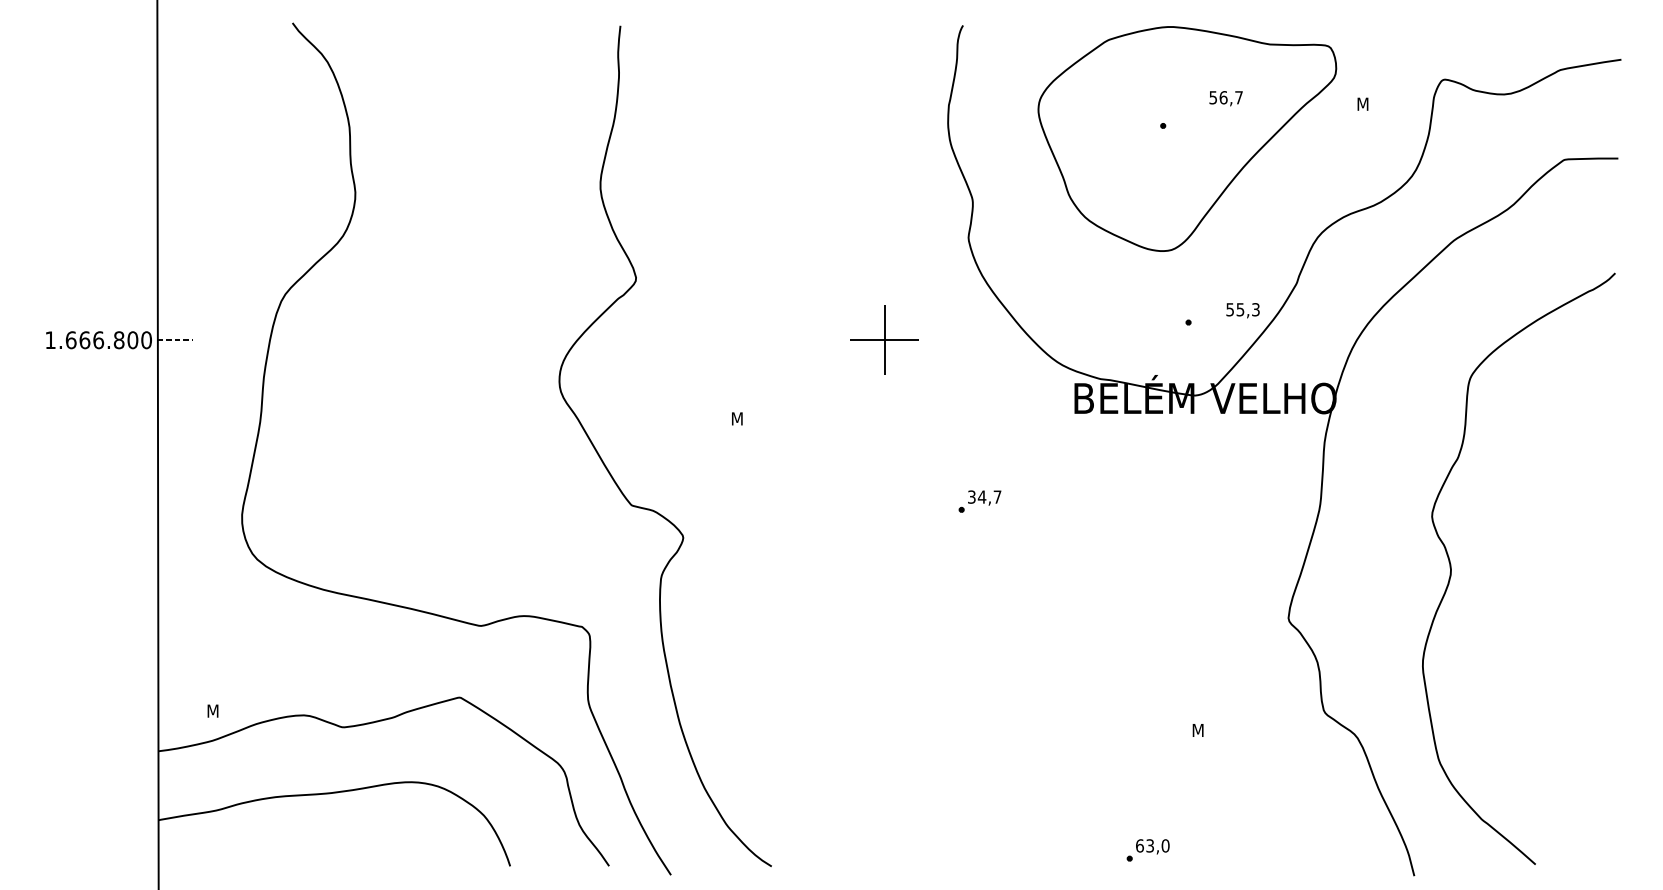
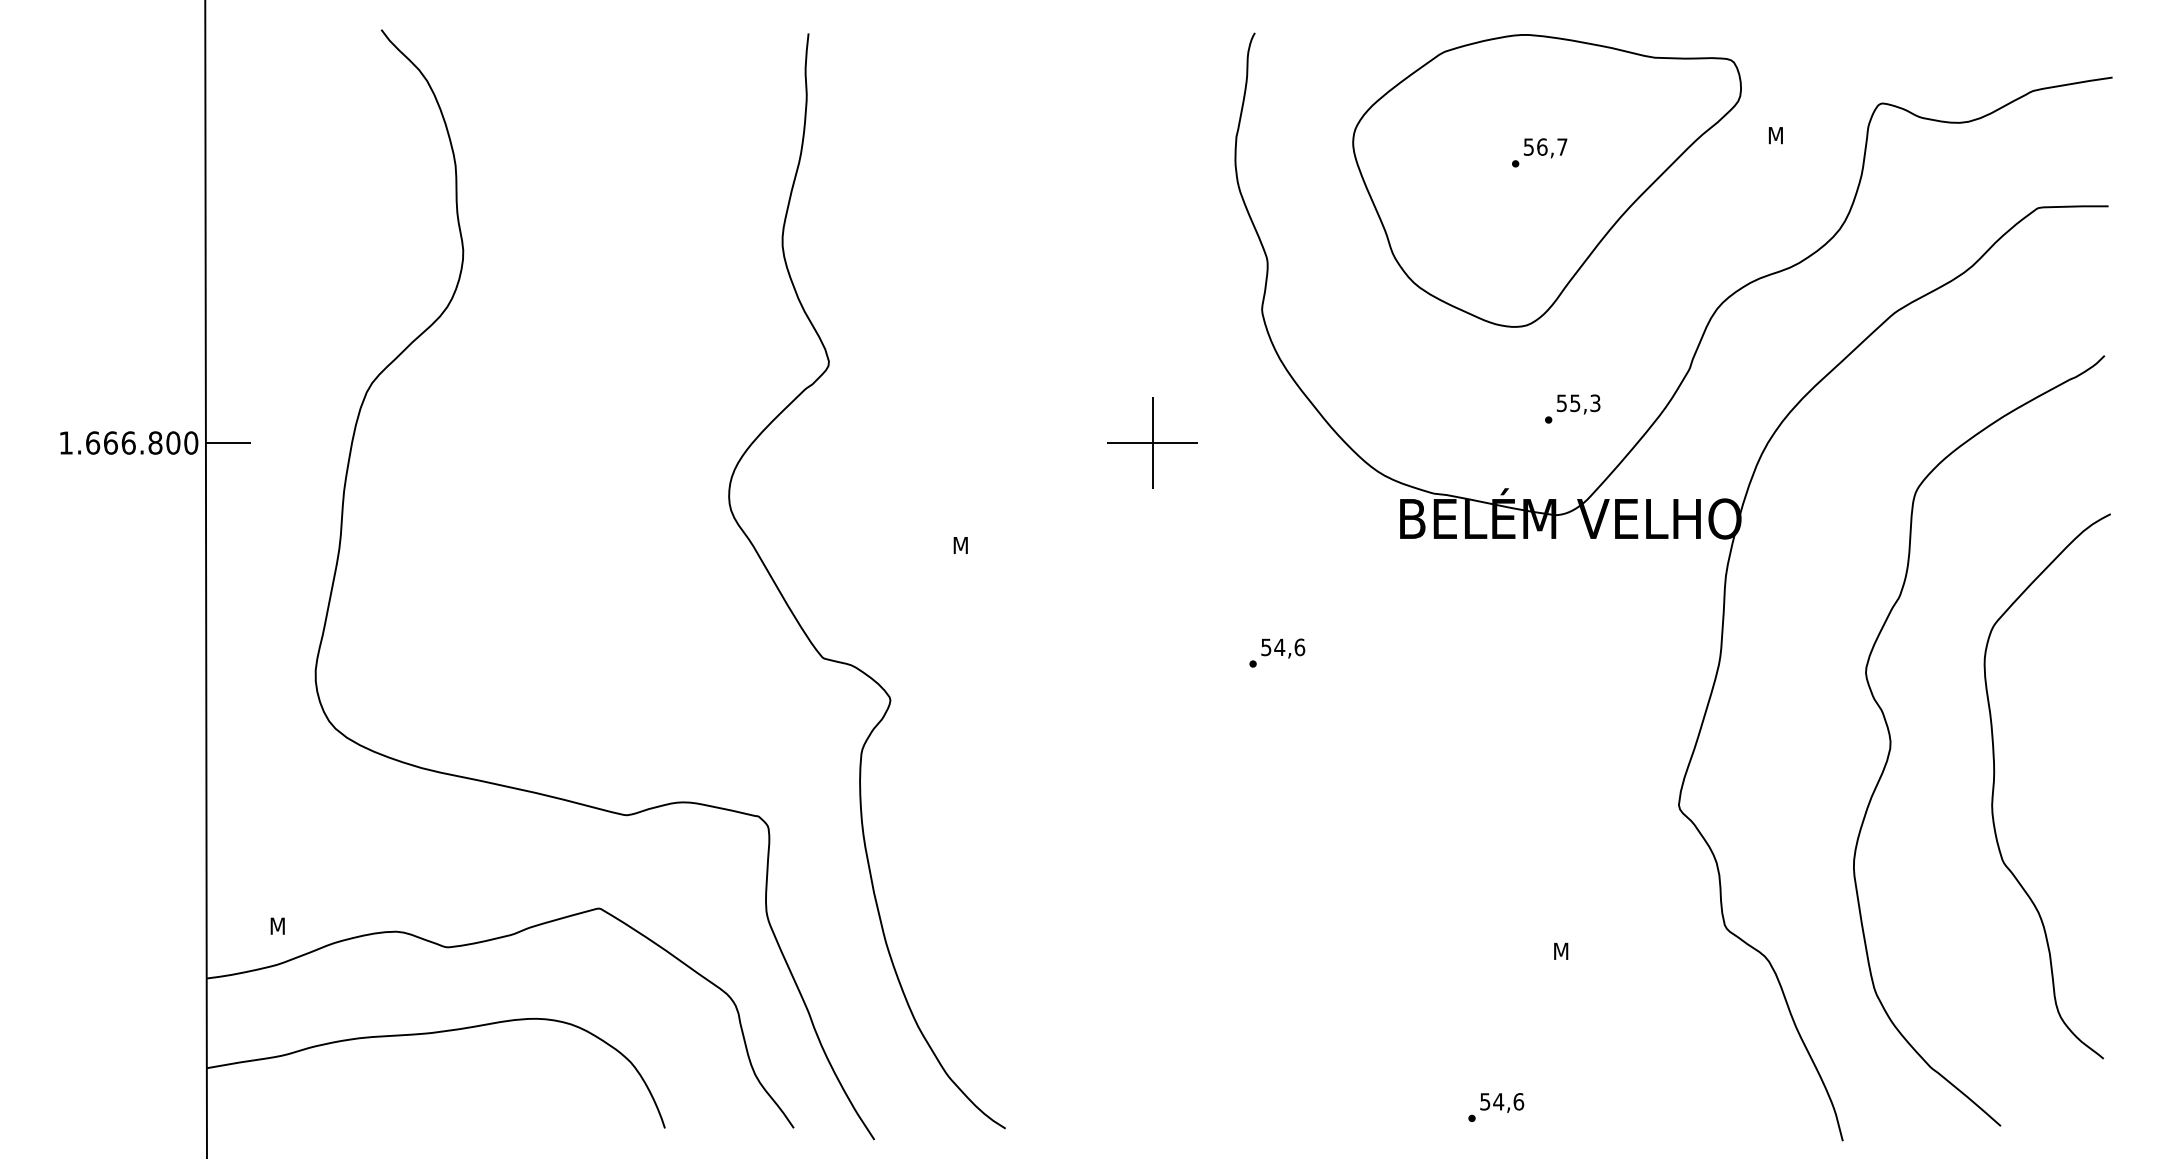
text: (1226, 98) -> (1545, 148), moved
text: (1242, 310) -> (1578, 404), moved
line: (175, 340) -> (228, 443), dashed -> solid
text: (985, 497) -> (1283, 647), 34,7 -> 54,6
curve: (1530, 603) -> (1994, 786), added
text: (1153, 845) -> (1502, 1101), 63,0 -> 54,6

